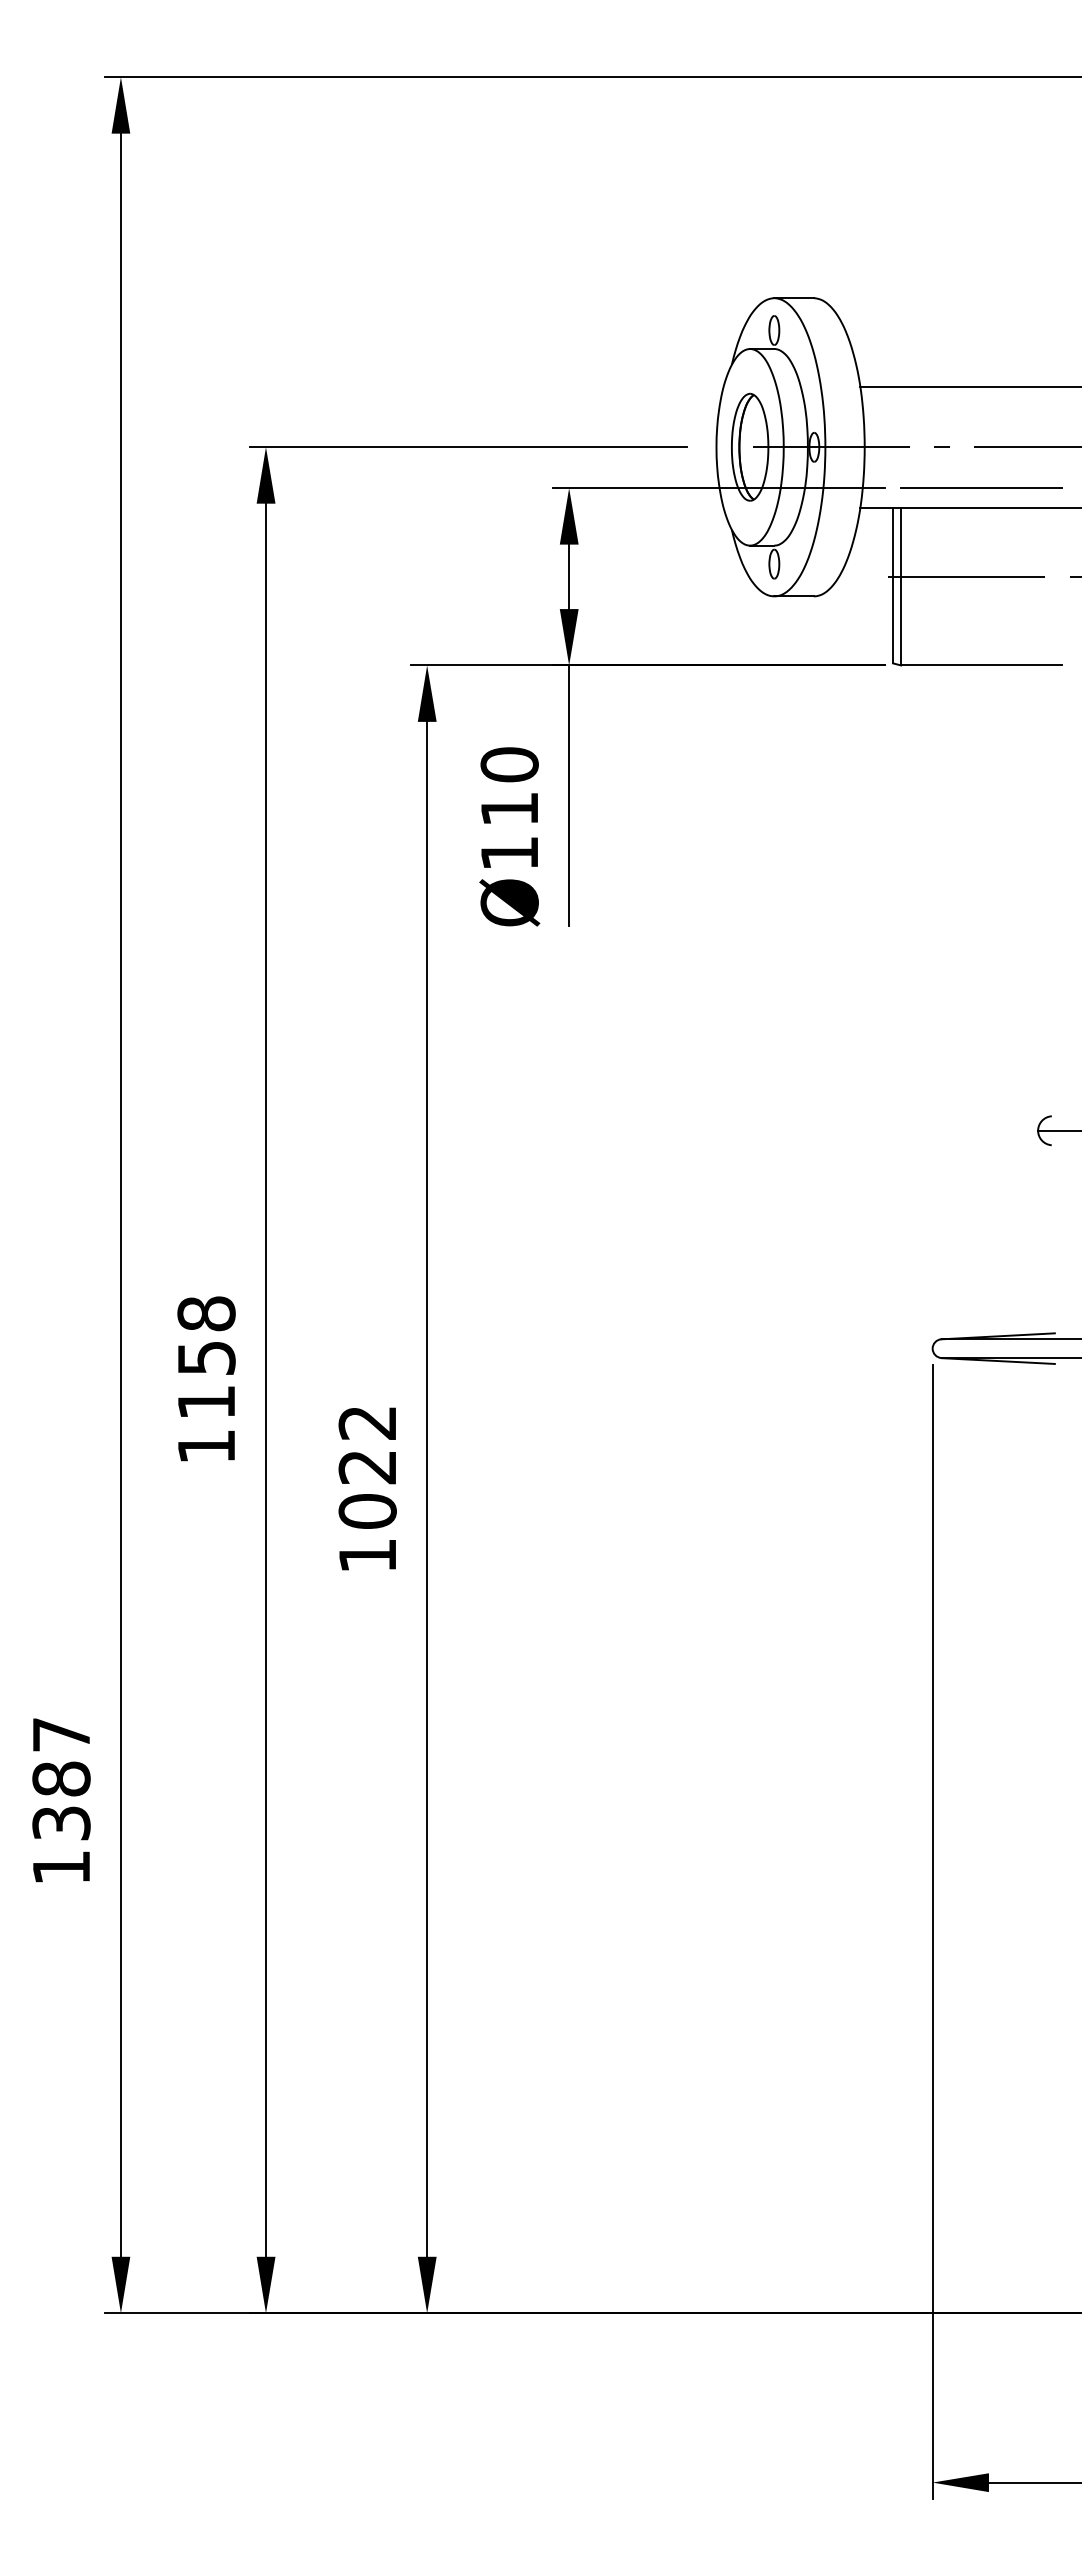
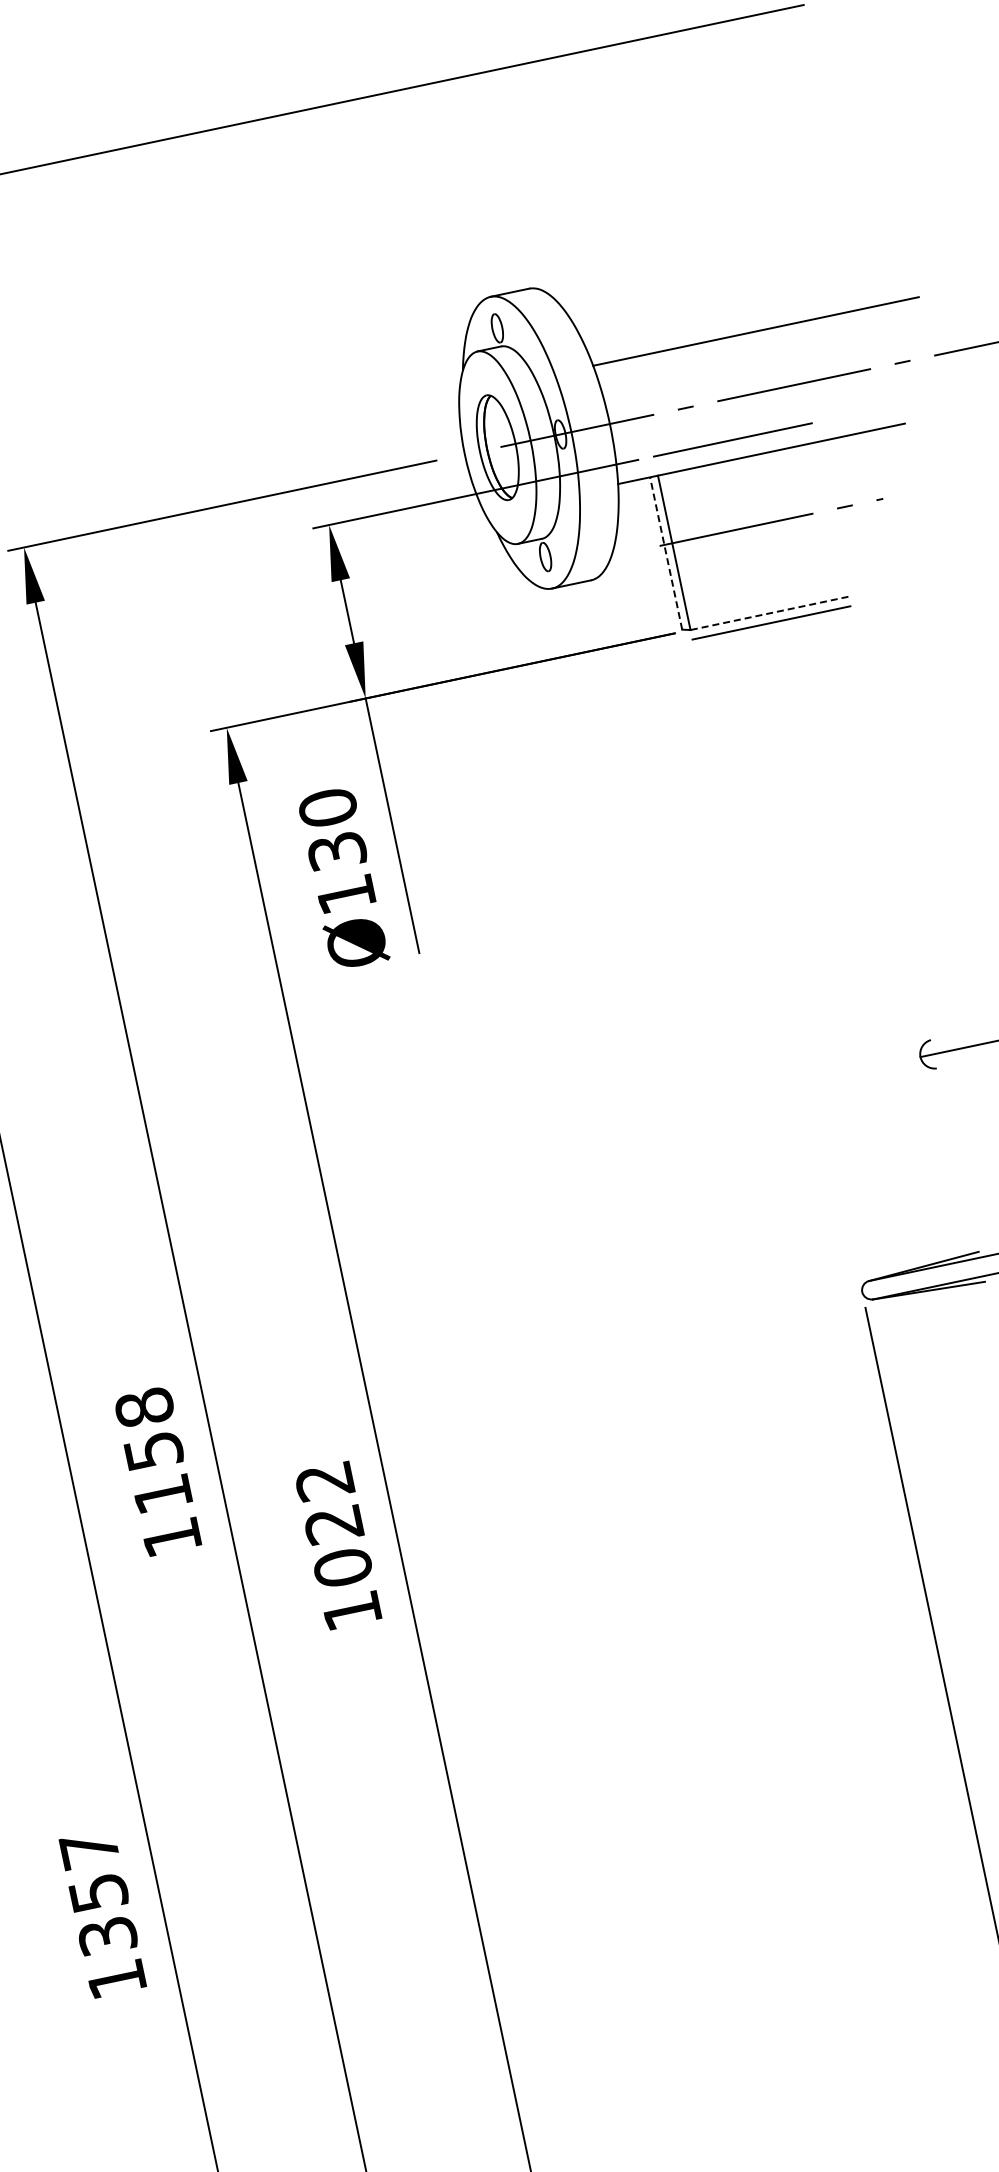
line: (893, 585) -> (666, 553), solid -> dashed
line: (981, 665) -> (769, 613), solid -> dashed
line: (981, 674) -> (771, 622), added
text: (509, 808) -> (336, 850), Ø110 -> Ø130
text: (61, 1778) -> (98, 1892), 1387 -> 1357

